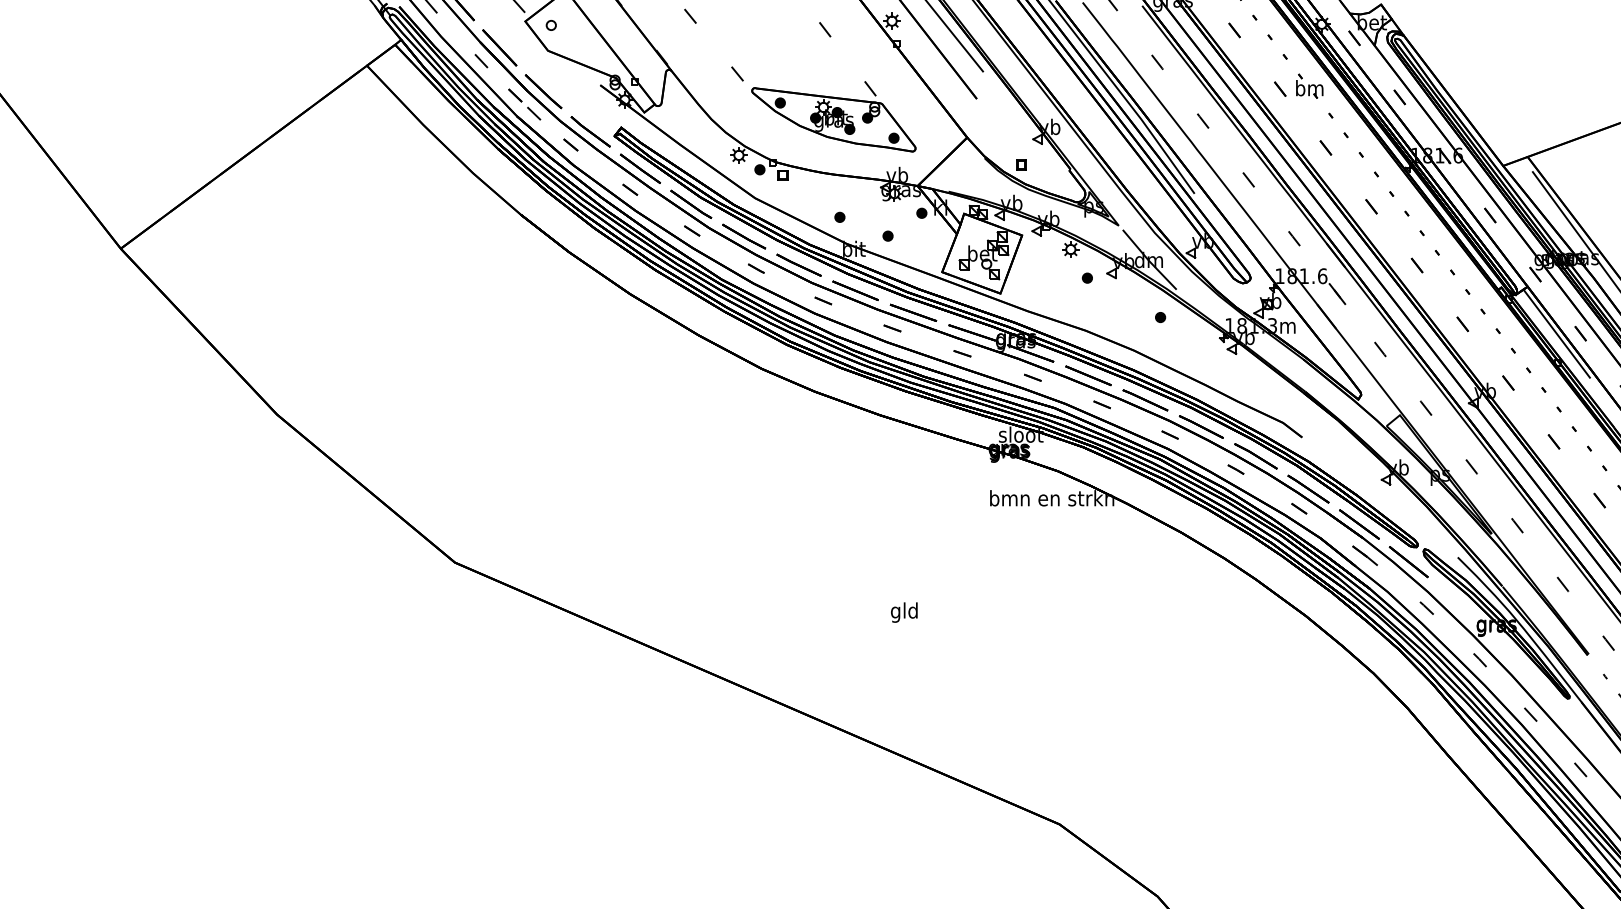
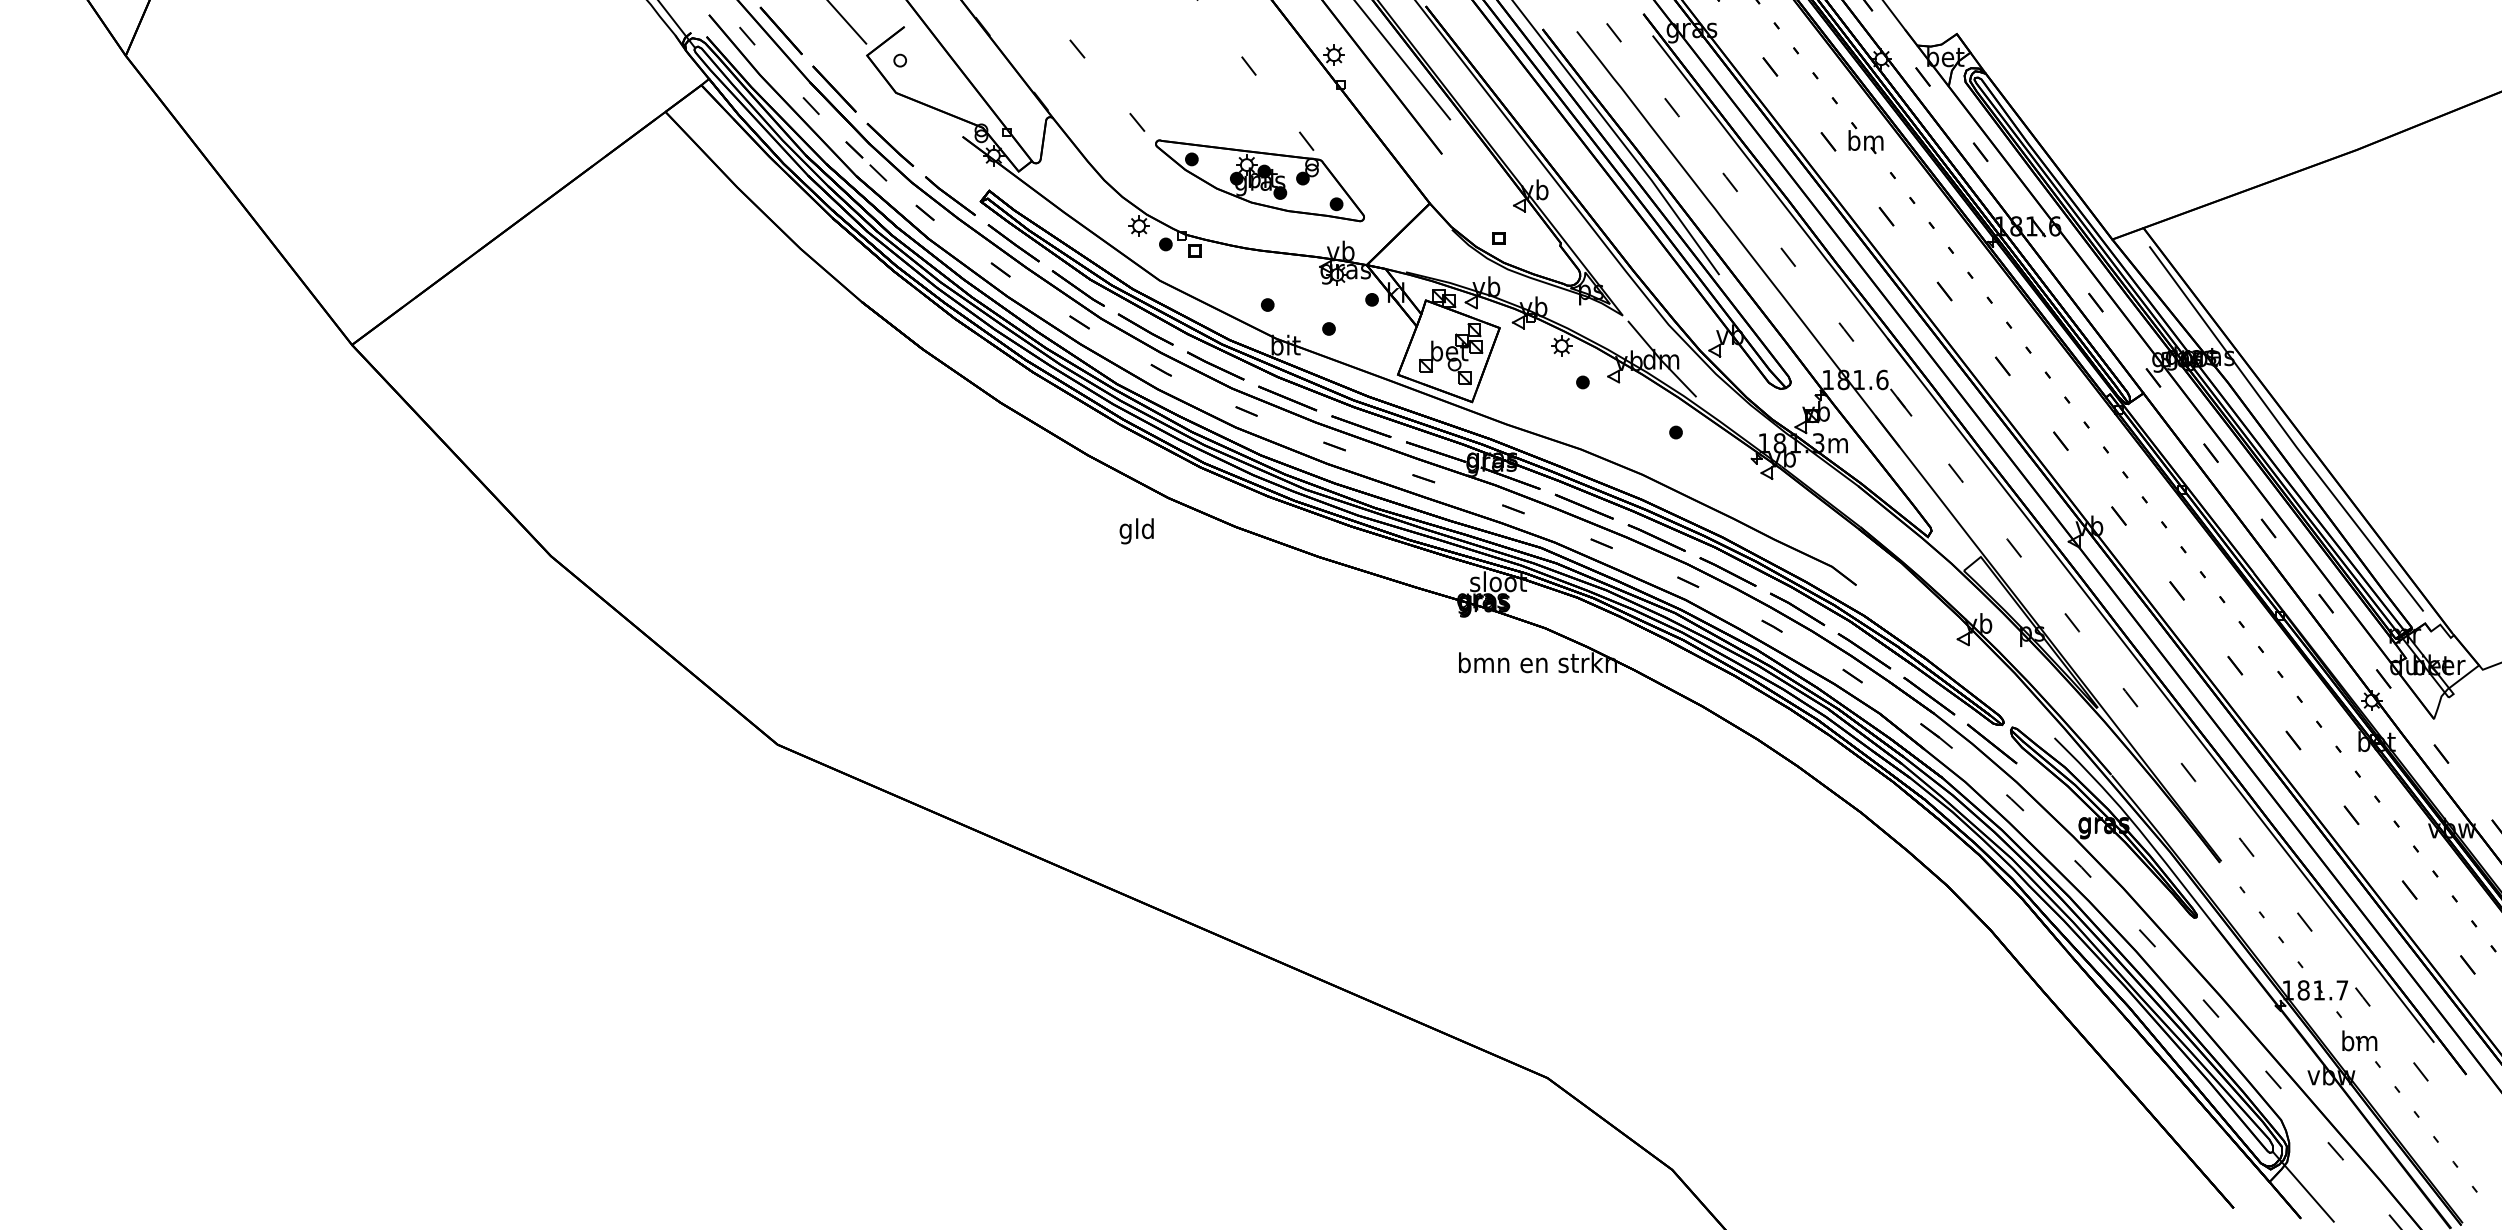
line: (1556, 333) -> (2180, 452), removed
text: (904, 612) -> (1136, 531), moved

